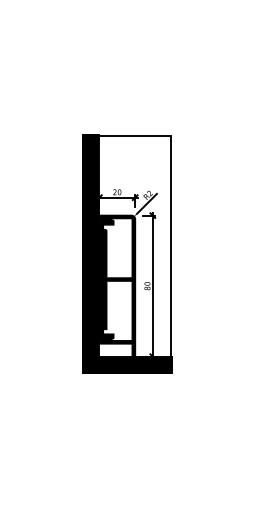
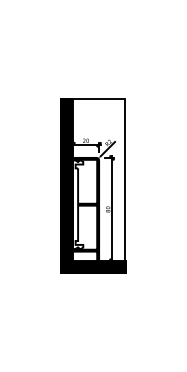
fill: (106, 279) -> (78, 204), removed

